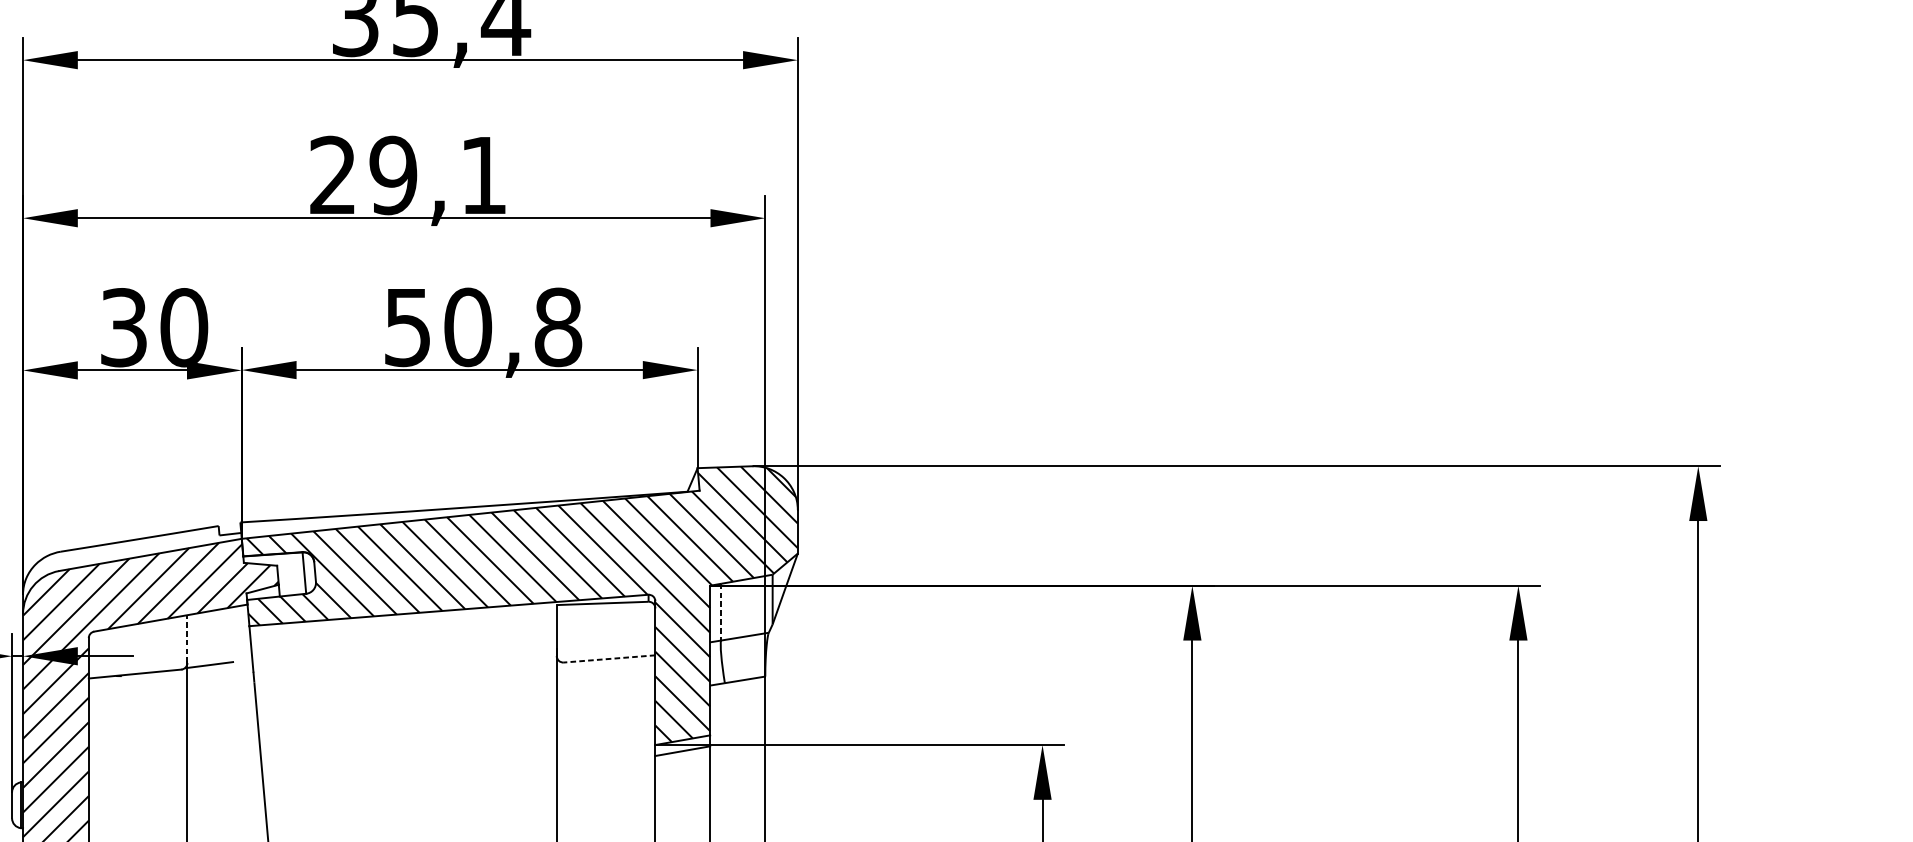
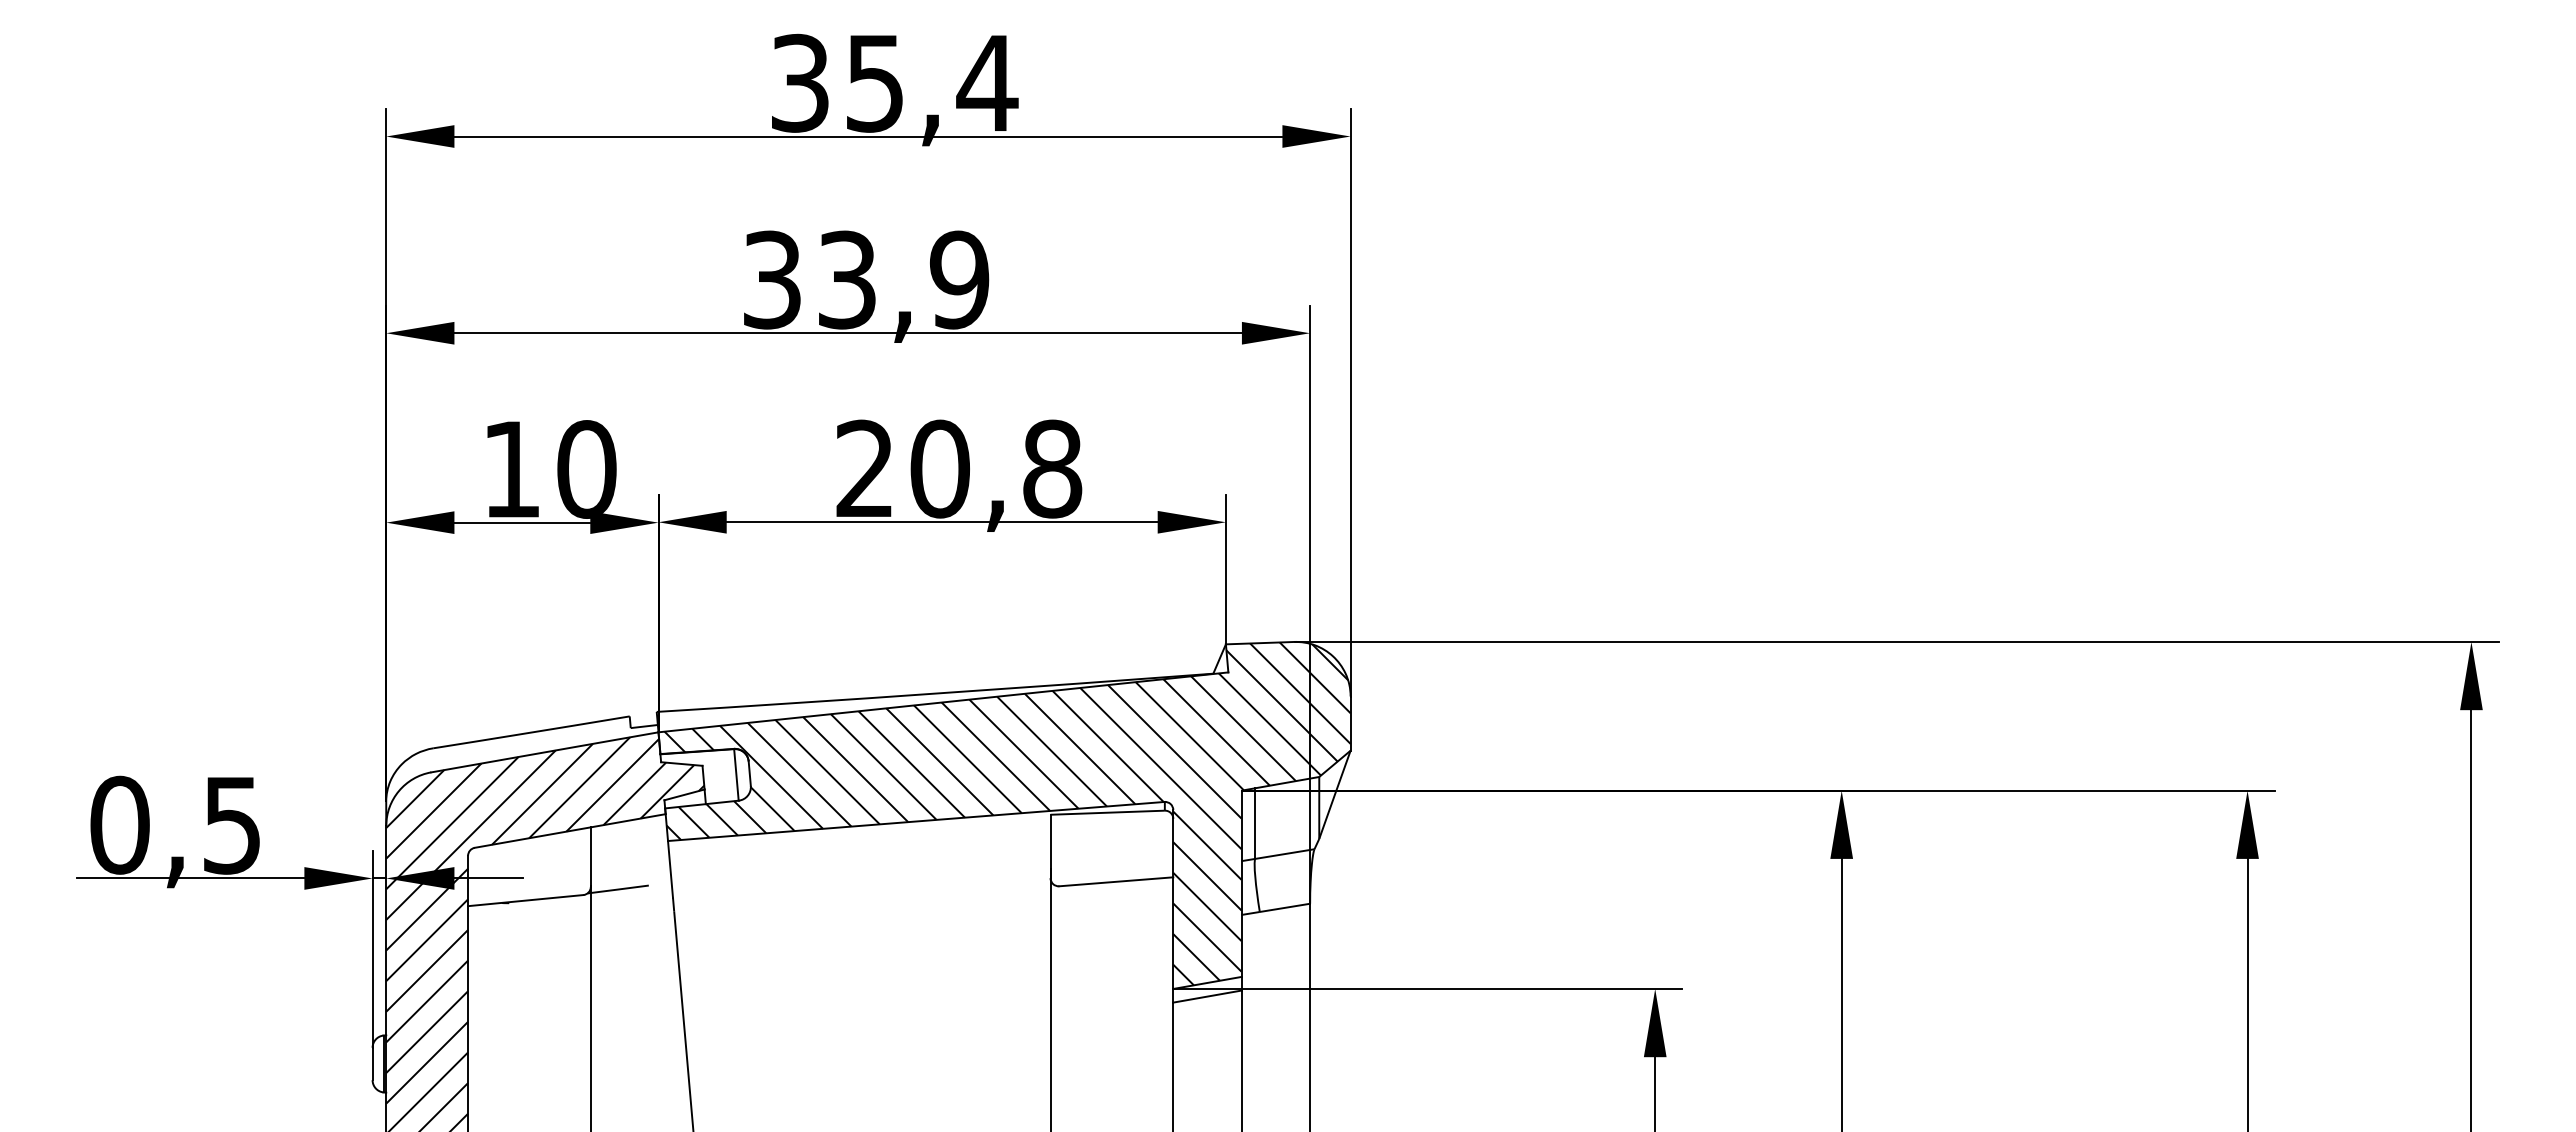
text: (408, 175) -> (866, 279), 29,1 -> 33,9
text: (407, 326) -> (864, 468), 50,8 -> 20,8
text: (123, 327) -> (511, 469), 30 -> 10
line: (721, 612) -> (1255, 824), dashed -> solid
line: (187, 639) -> (590, 857), dashed -> solid
line: (608, 658) -> (1115, 881), dashed -> solid

